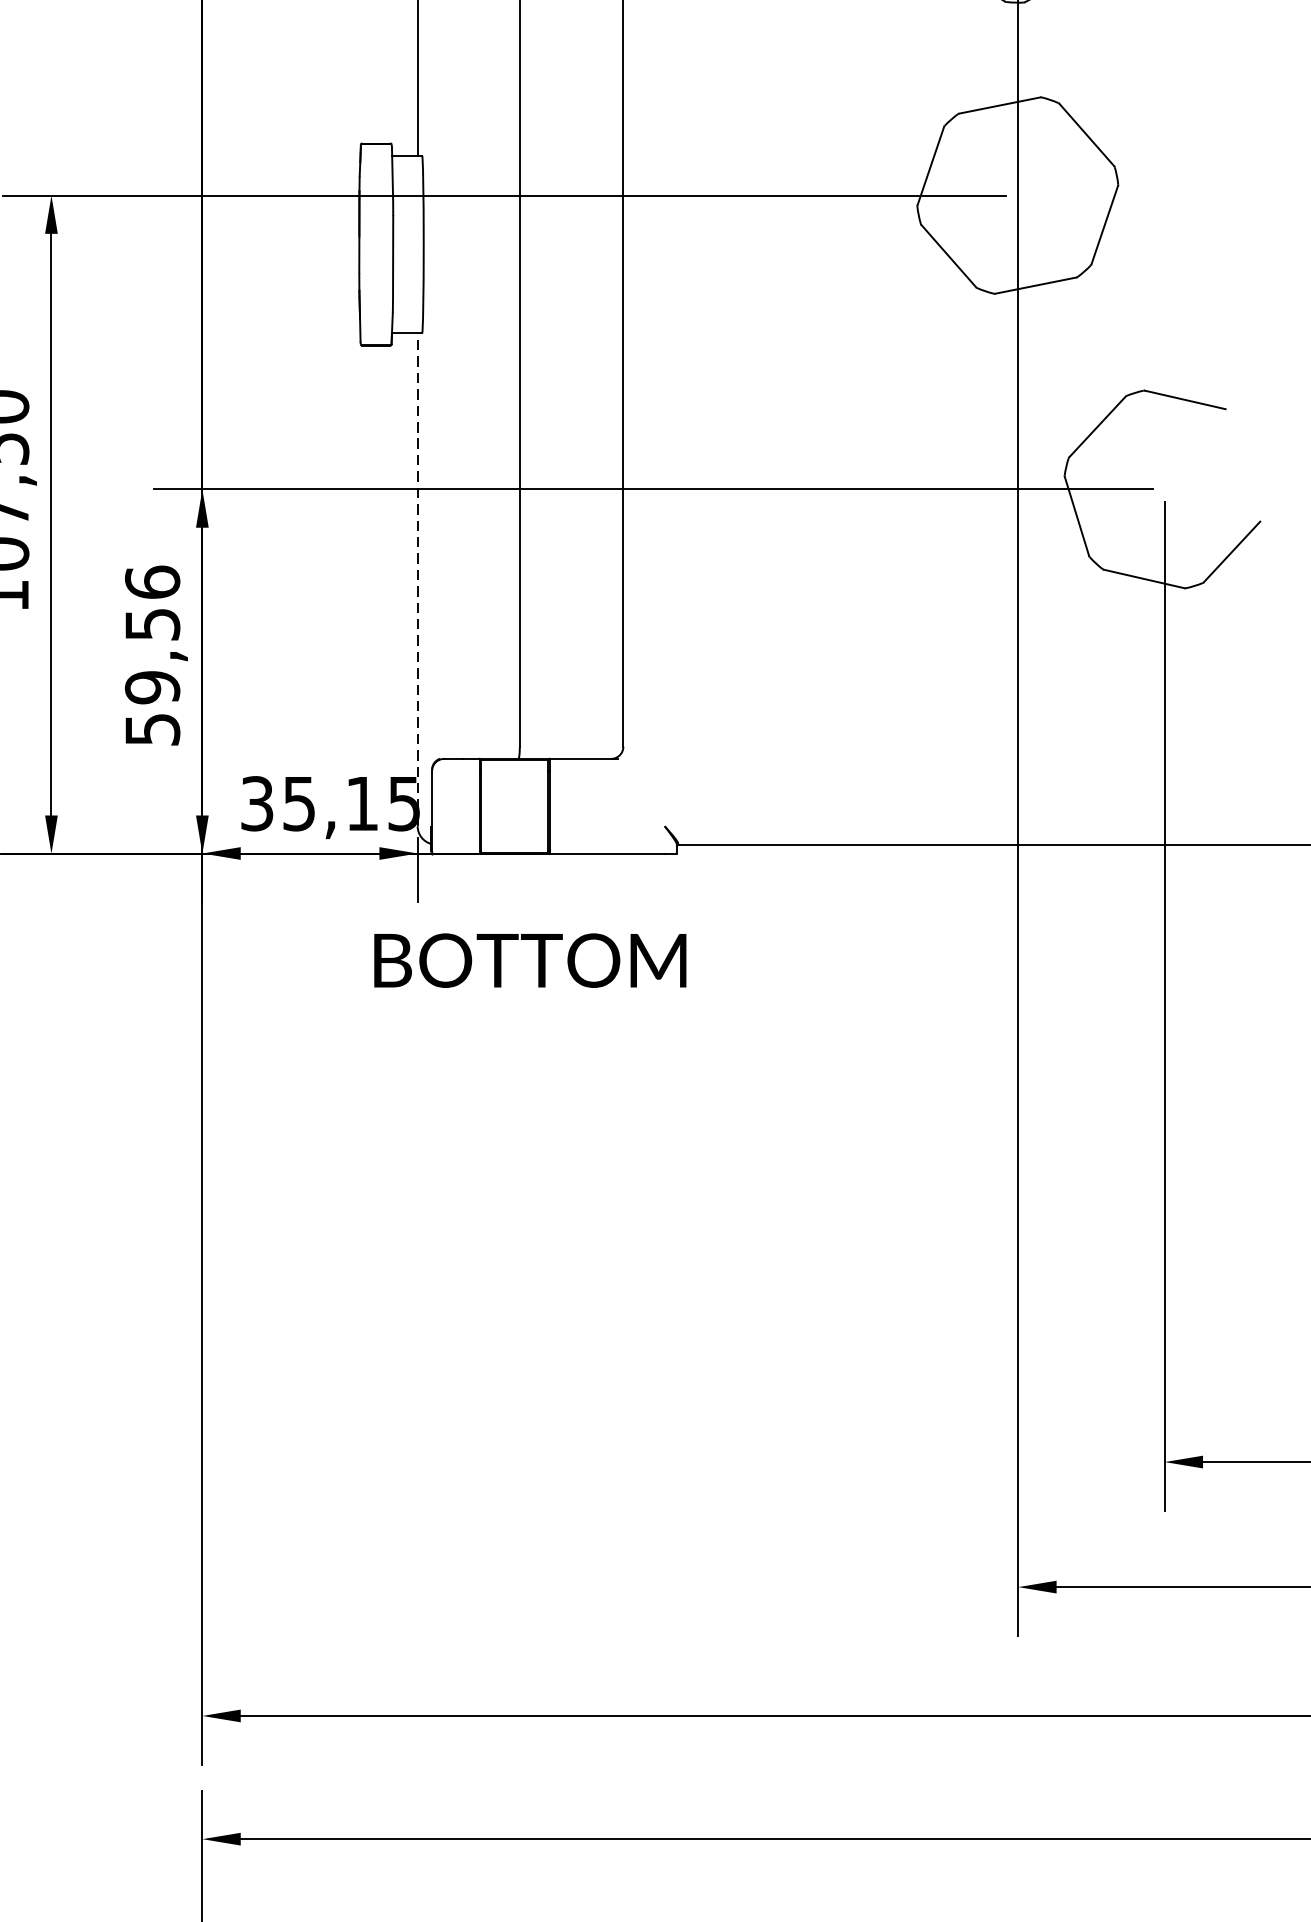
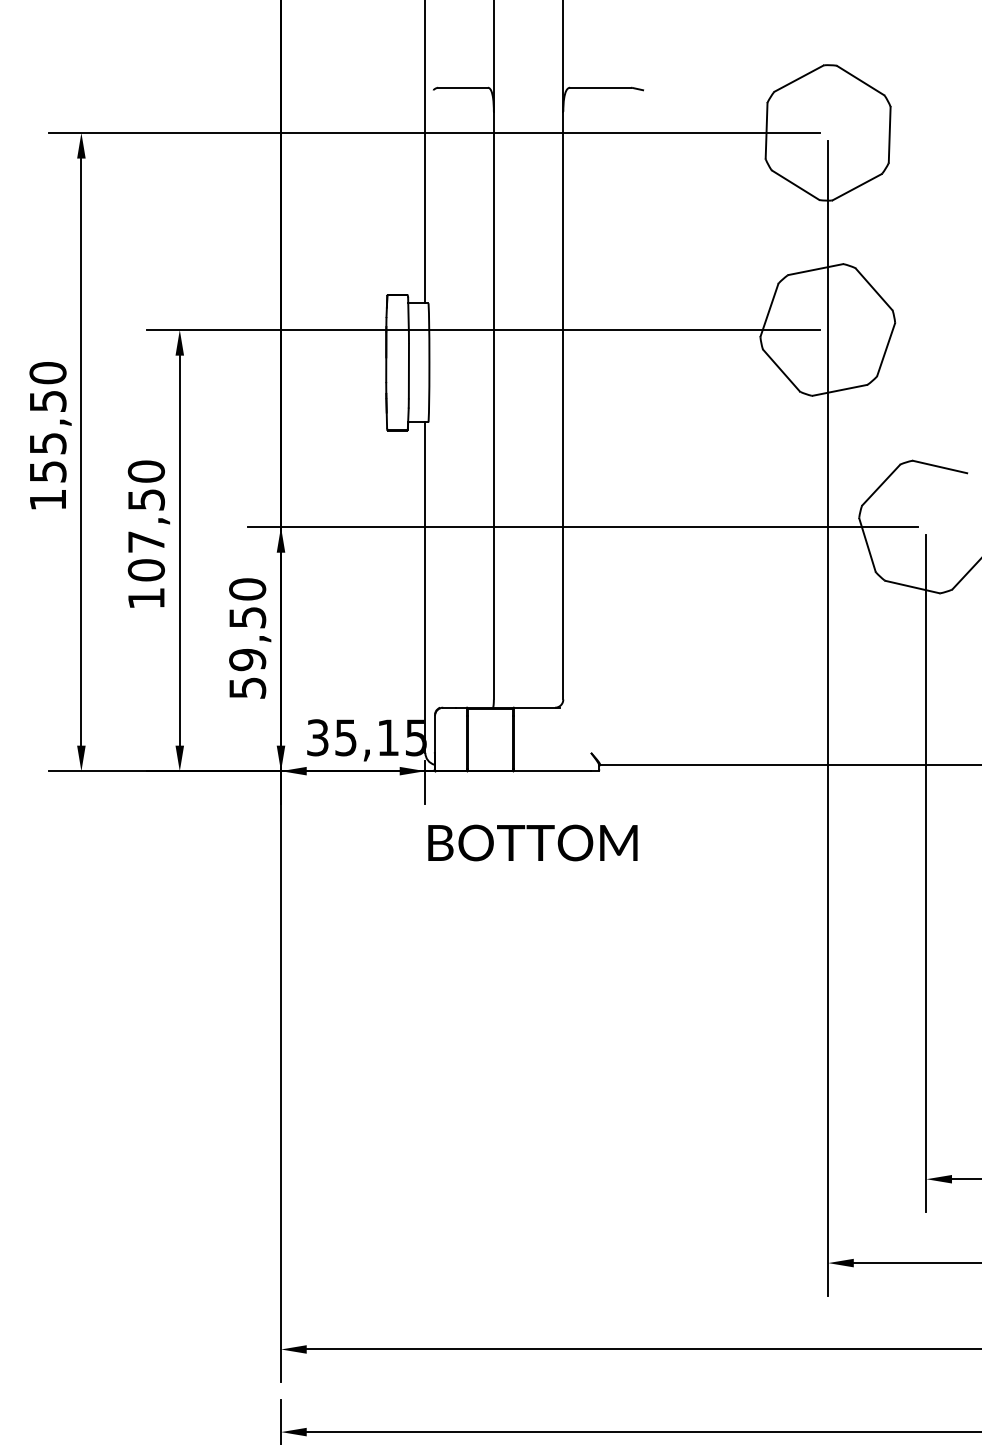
line: (417, 579) -> (425, 587), dashed -> solid
text: (152, 582) -> (247, 589), 59,56 -> 59,50
text: (529, 959) -> (532, 842), moved

